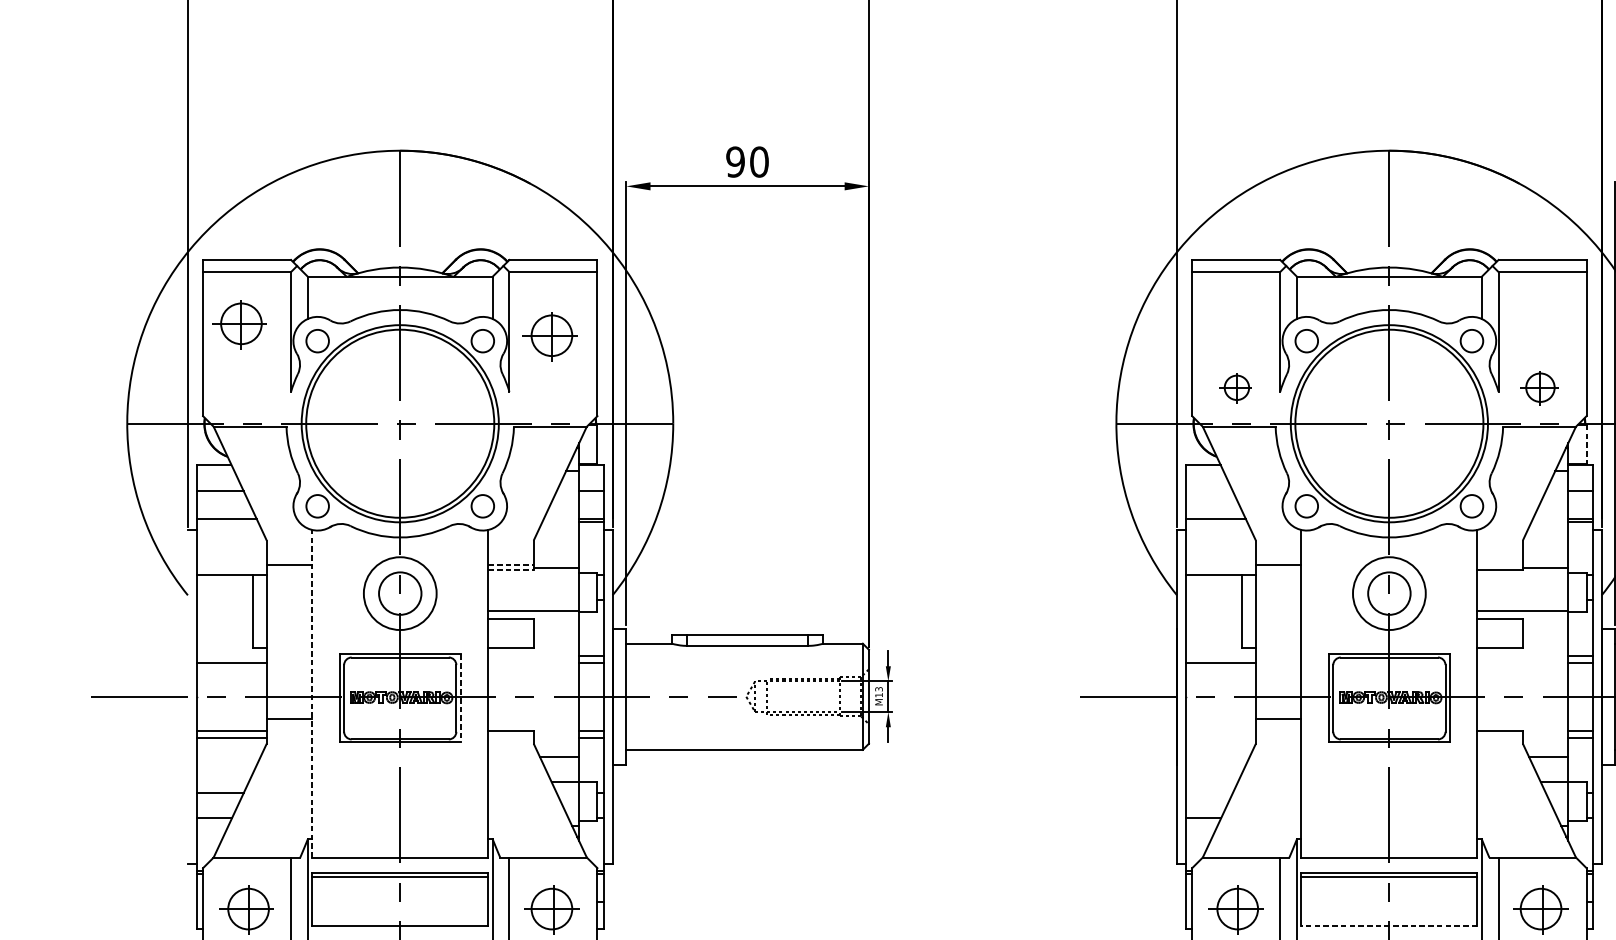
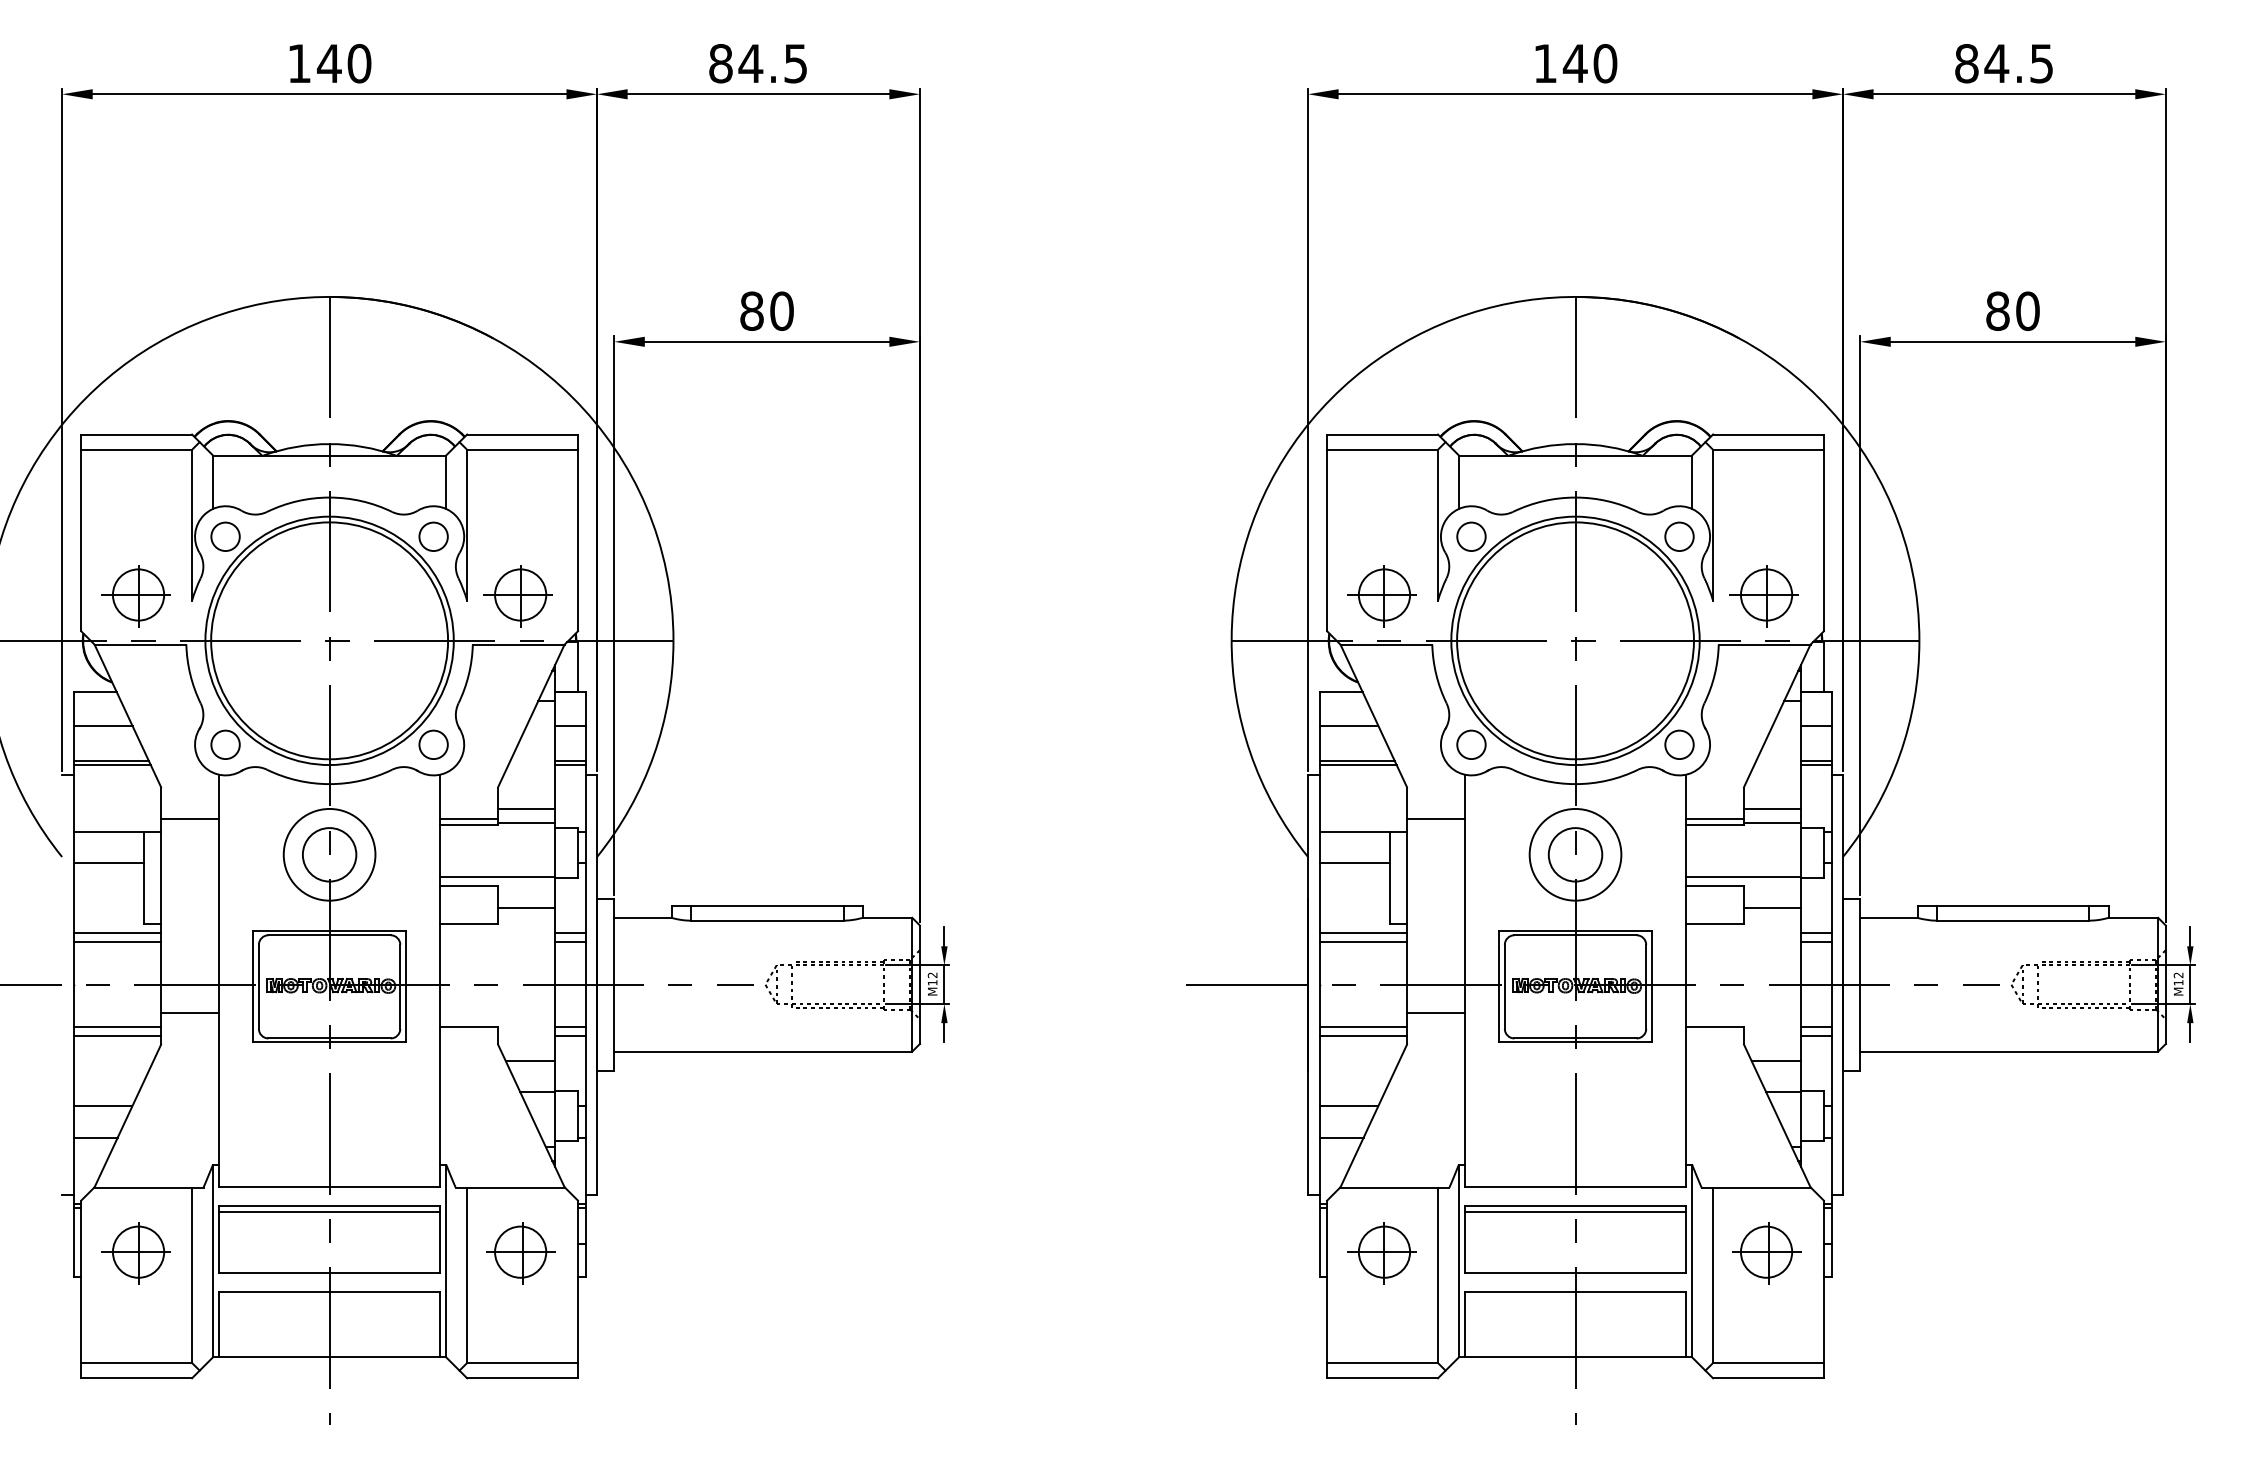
text: (735, 161) -> (751, 310), 90 -> 80
part: (239, 325) -> (135, 596), moved
part: (549, 336) -> (517, 596), moved
part: (1235, 388) -> (1381, 596), size x1.67
part: (1538, 388) -> (1763, 596), size x1.43
line: (1586, 444) -> (1823, 667), dashed -> solid
line: (1209, 490) -> (1348, 725), added
line: (227, 522) -> (111, 765), added
line: (1216, 522) -> (1357, 765), added
line: (556, 556) -> (526, 808), added
line: (1544, 556) -> (1771, 808), added
line: (511, 564) -> (469, 818), dashed -> solid
line: (1499, 564) -> (1714, 818), added
line: (511, 569) -> (469, 824), dashed -> solid
line: (224, 600) -> (108, 863), added
line: (1213, 600) -> (1354, 863), added
line: (556, 636) -> (526, 908), added
line: (1544, 636) -> (1771, 908), added
line: (231, 656) -> (117, 933), added
line: (1221, 656) -> (1363, 933), added
text: (878, 689) -> (932, 975), M13 -> M12
line: (312, 693) -> (218, 980), dashed -> solid
line: (461, 698) -> (406, 987), dashed -> solid
line: (1221, 730) -> (1363, 1027), added
line: (1221, 737) -> (1363, 1036), added
line: (1209, 793) -> (1348, 1106), added
line: (1389, 926) -> (1575, 1273), dashed -> solid

